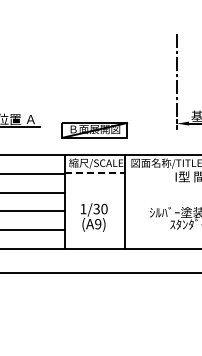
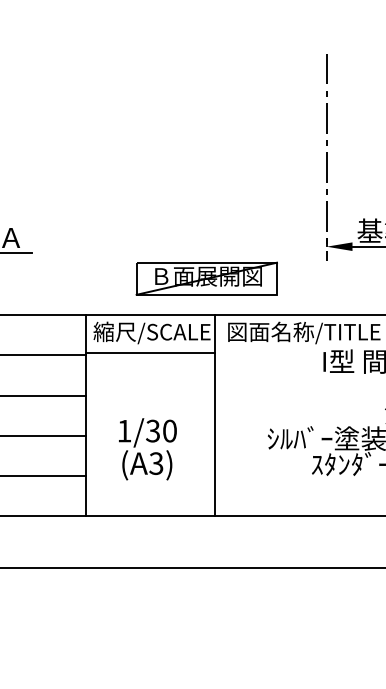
part: (94, 130) -> (206, 278), moved
line: (95, 173) -> (150, 354), dashed -> solid
text: (98, 224) -> (157, 464), (A9) -> (A3)

